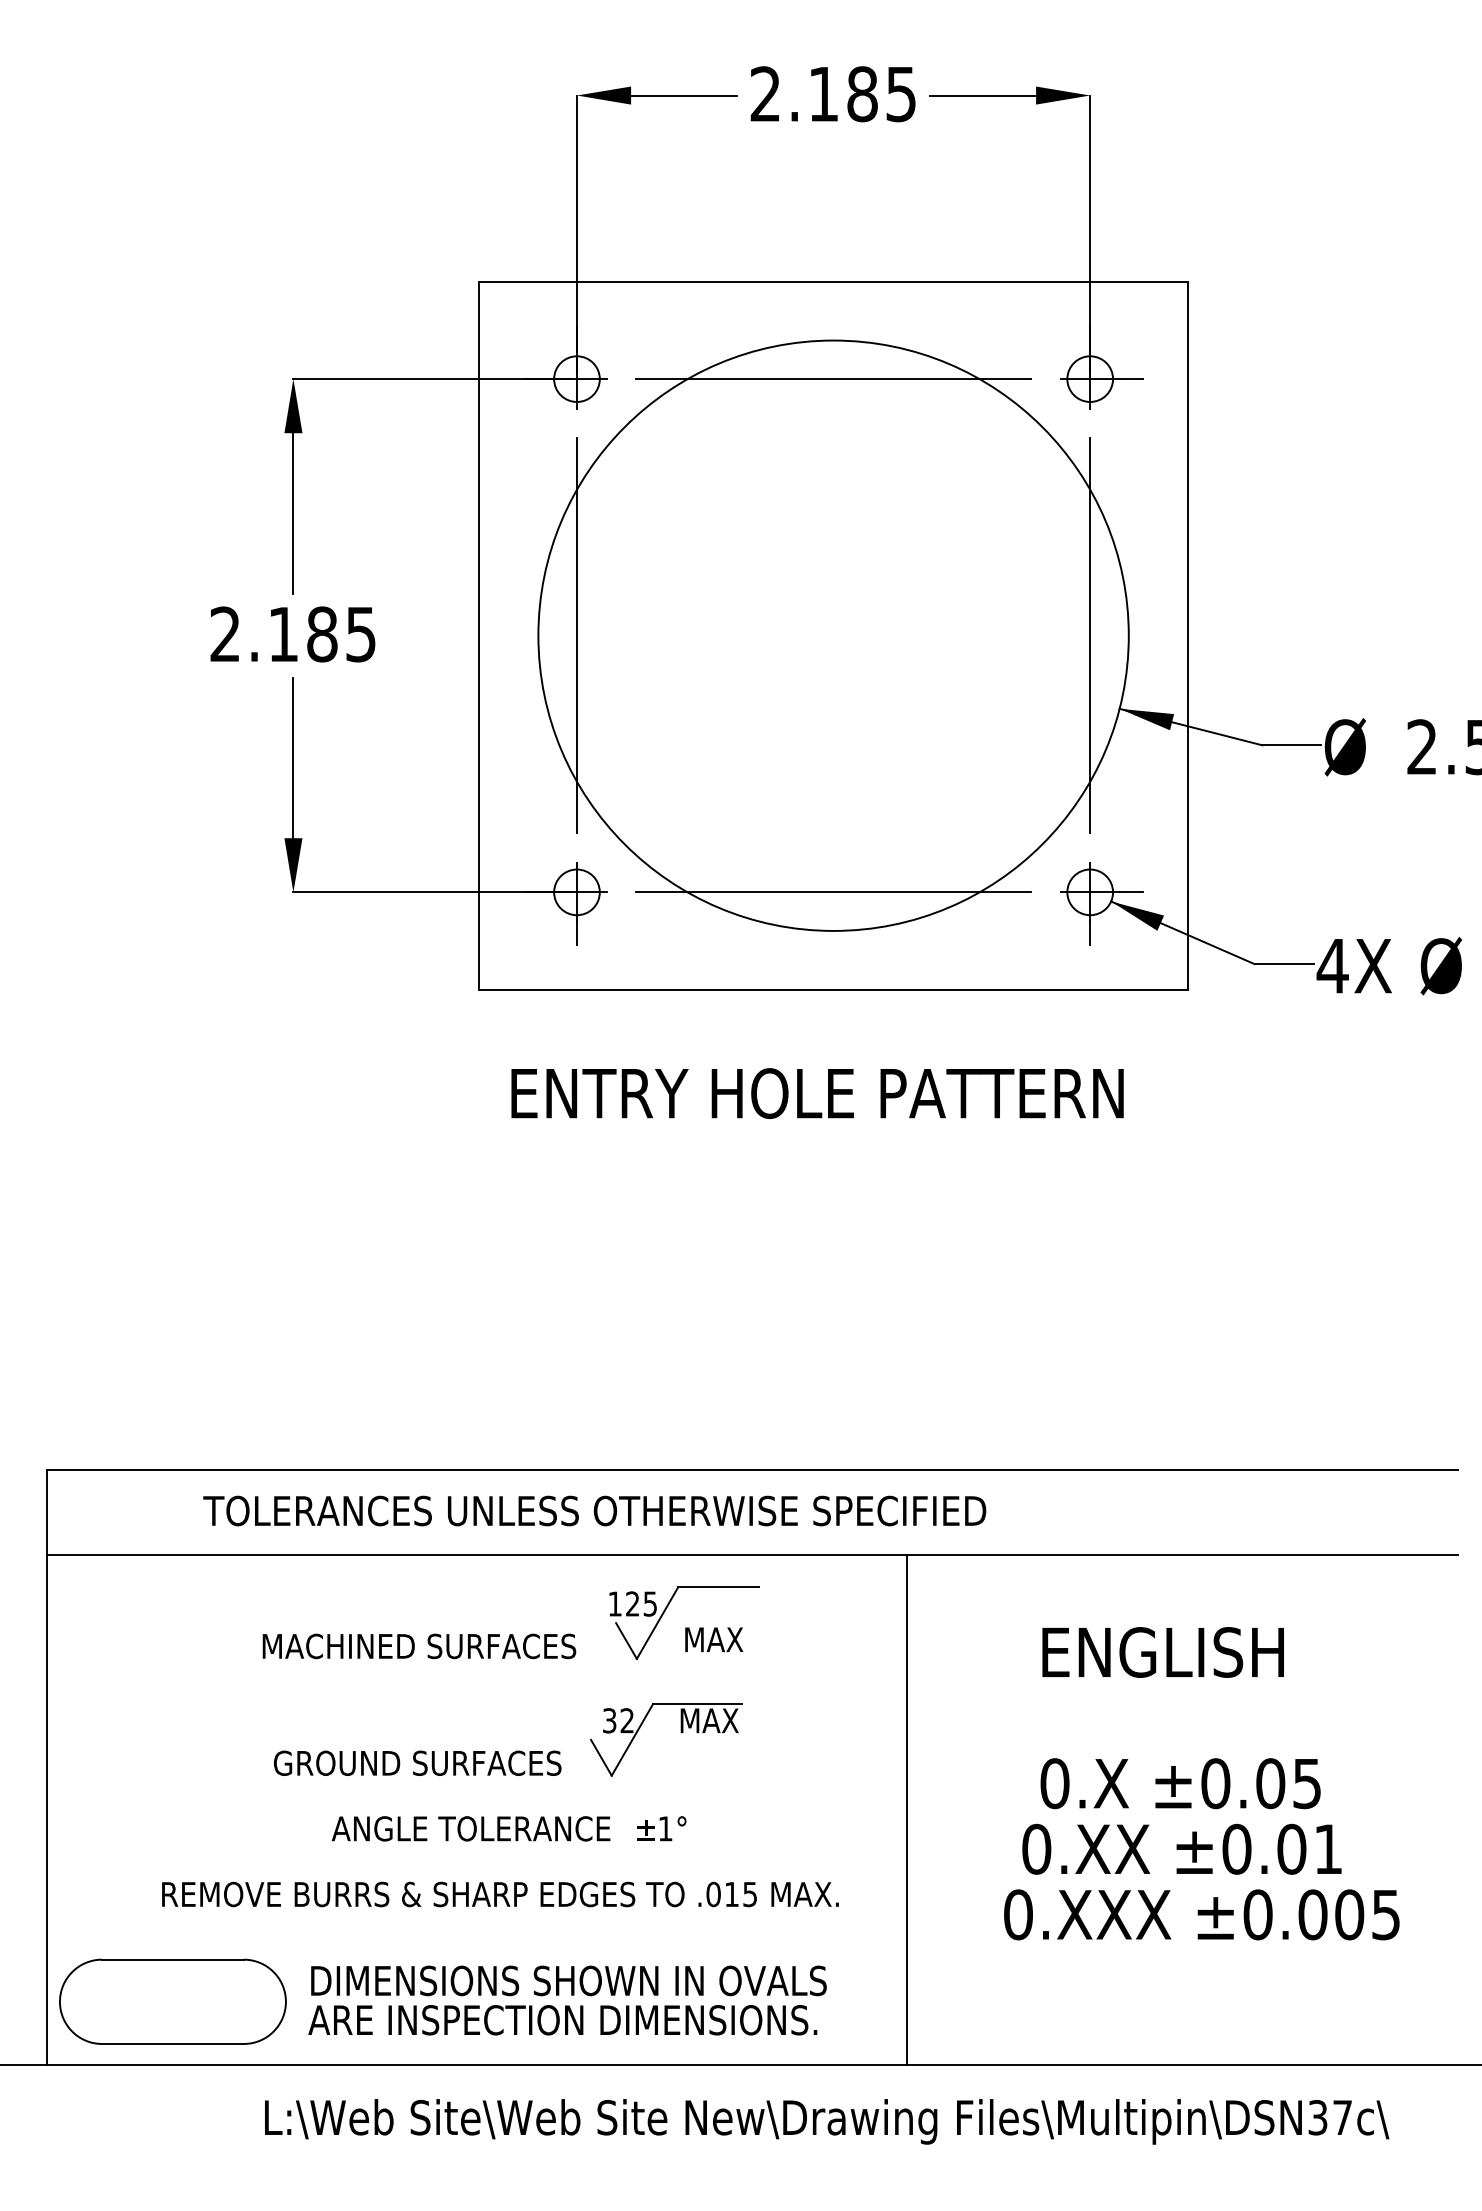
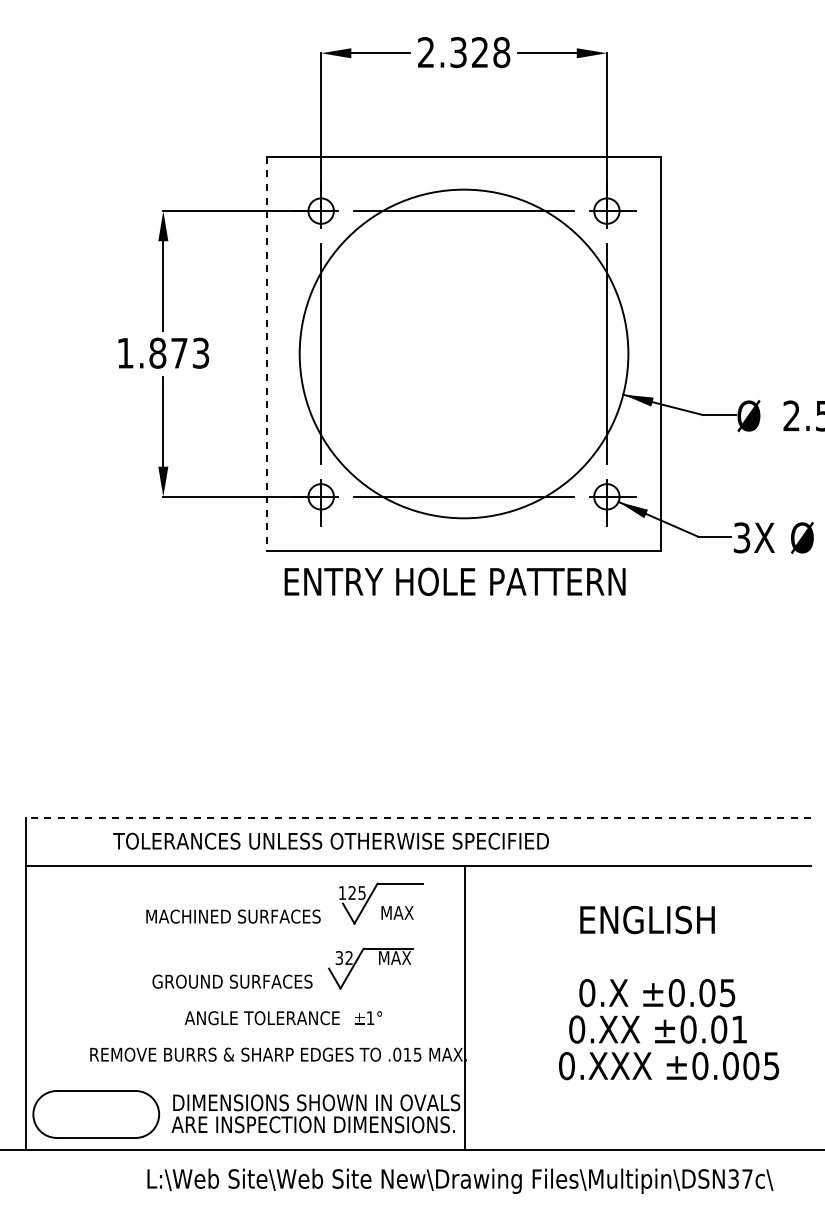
text: (863, 94) -> (480, 52), 2.185 -> 2.328
text: (293, 633) -> (163, 352), 2.185 -> 1.873
line: (478, 636) -> (266, 354), solid -> dashed
text: (1331, 965) -> (741, 537), 4X -> 3X
text: (816, 1092) -> (454, 581), moved
line: (751, 1470) -> (418, 818), solid -> dashed
line: (906, 1809) -> (464, 1007), moved

